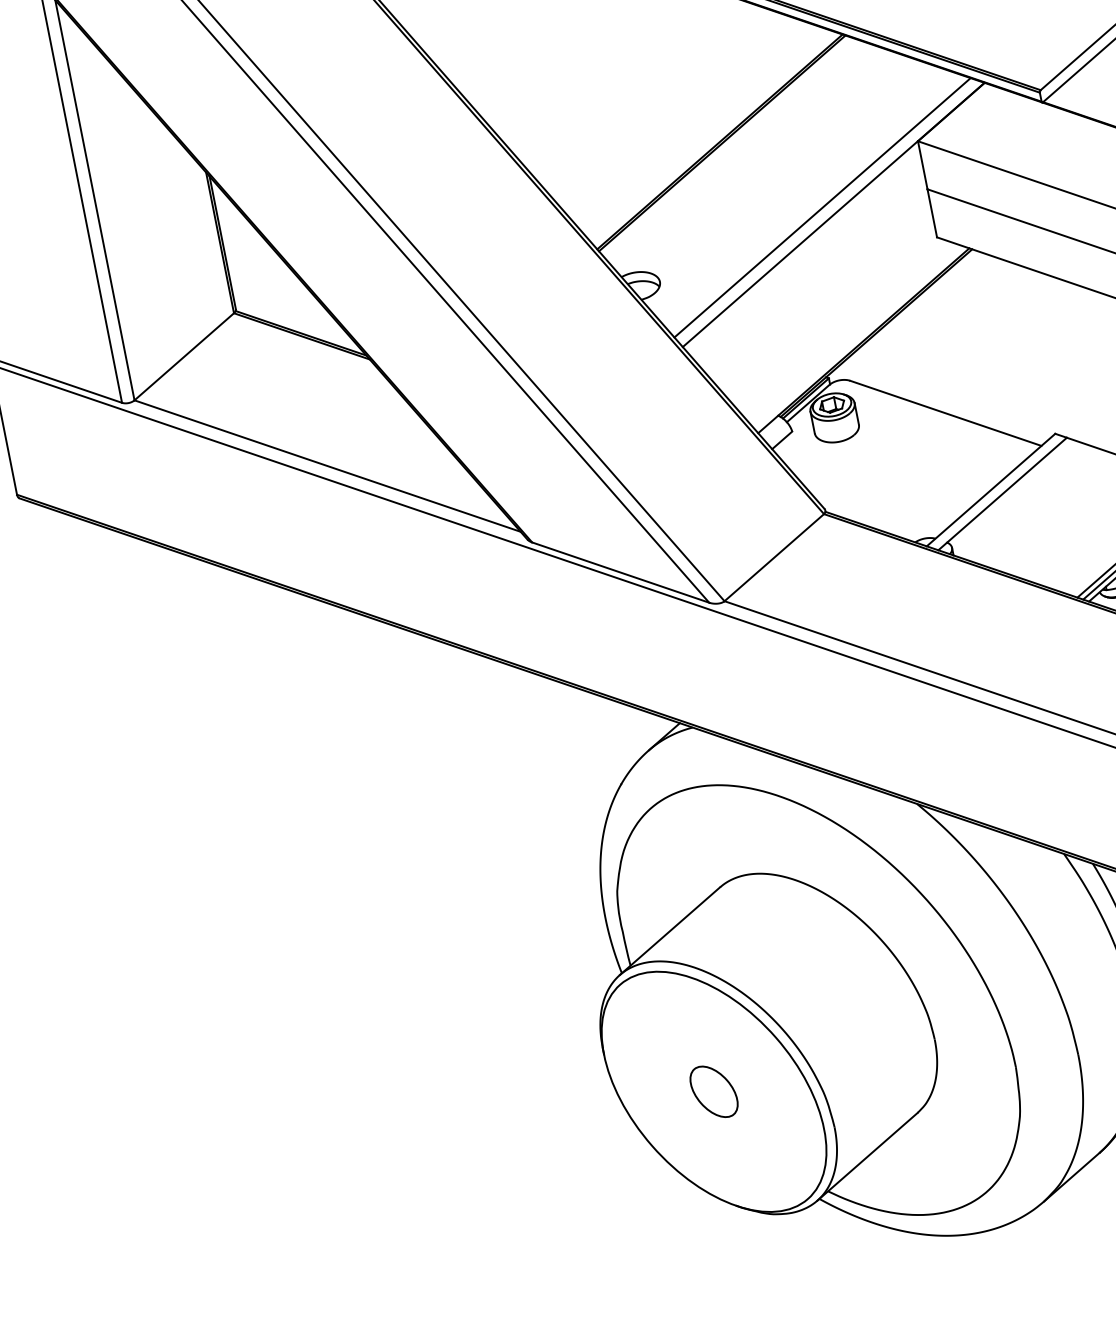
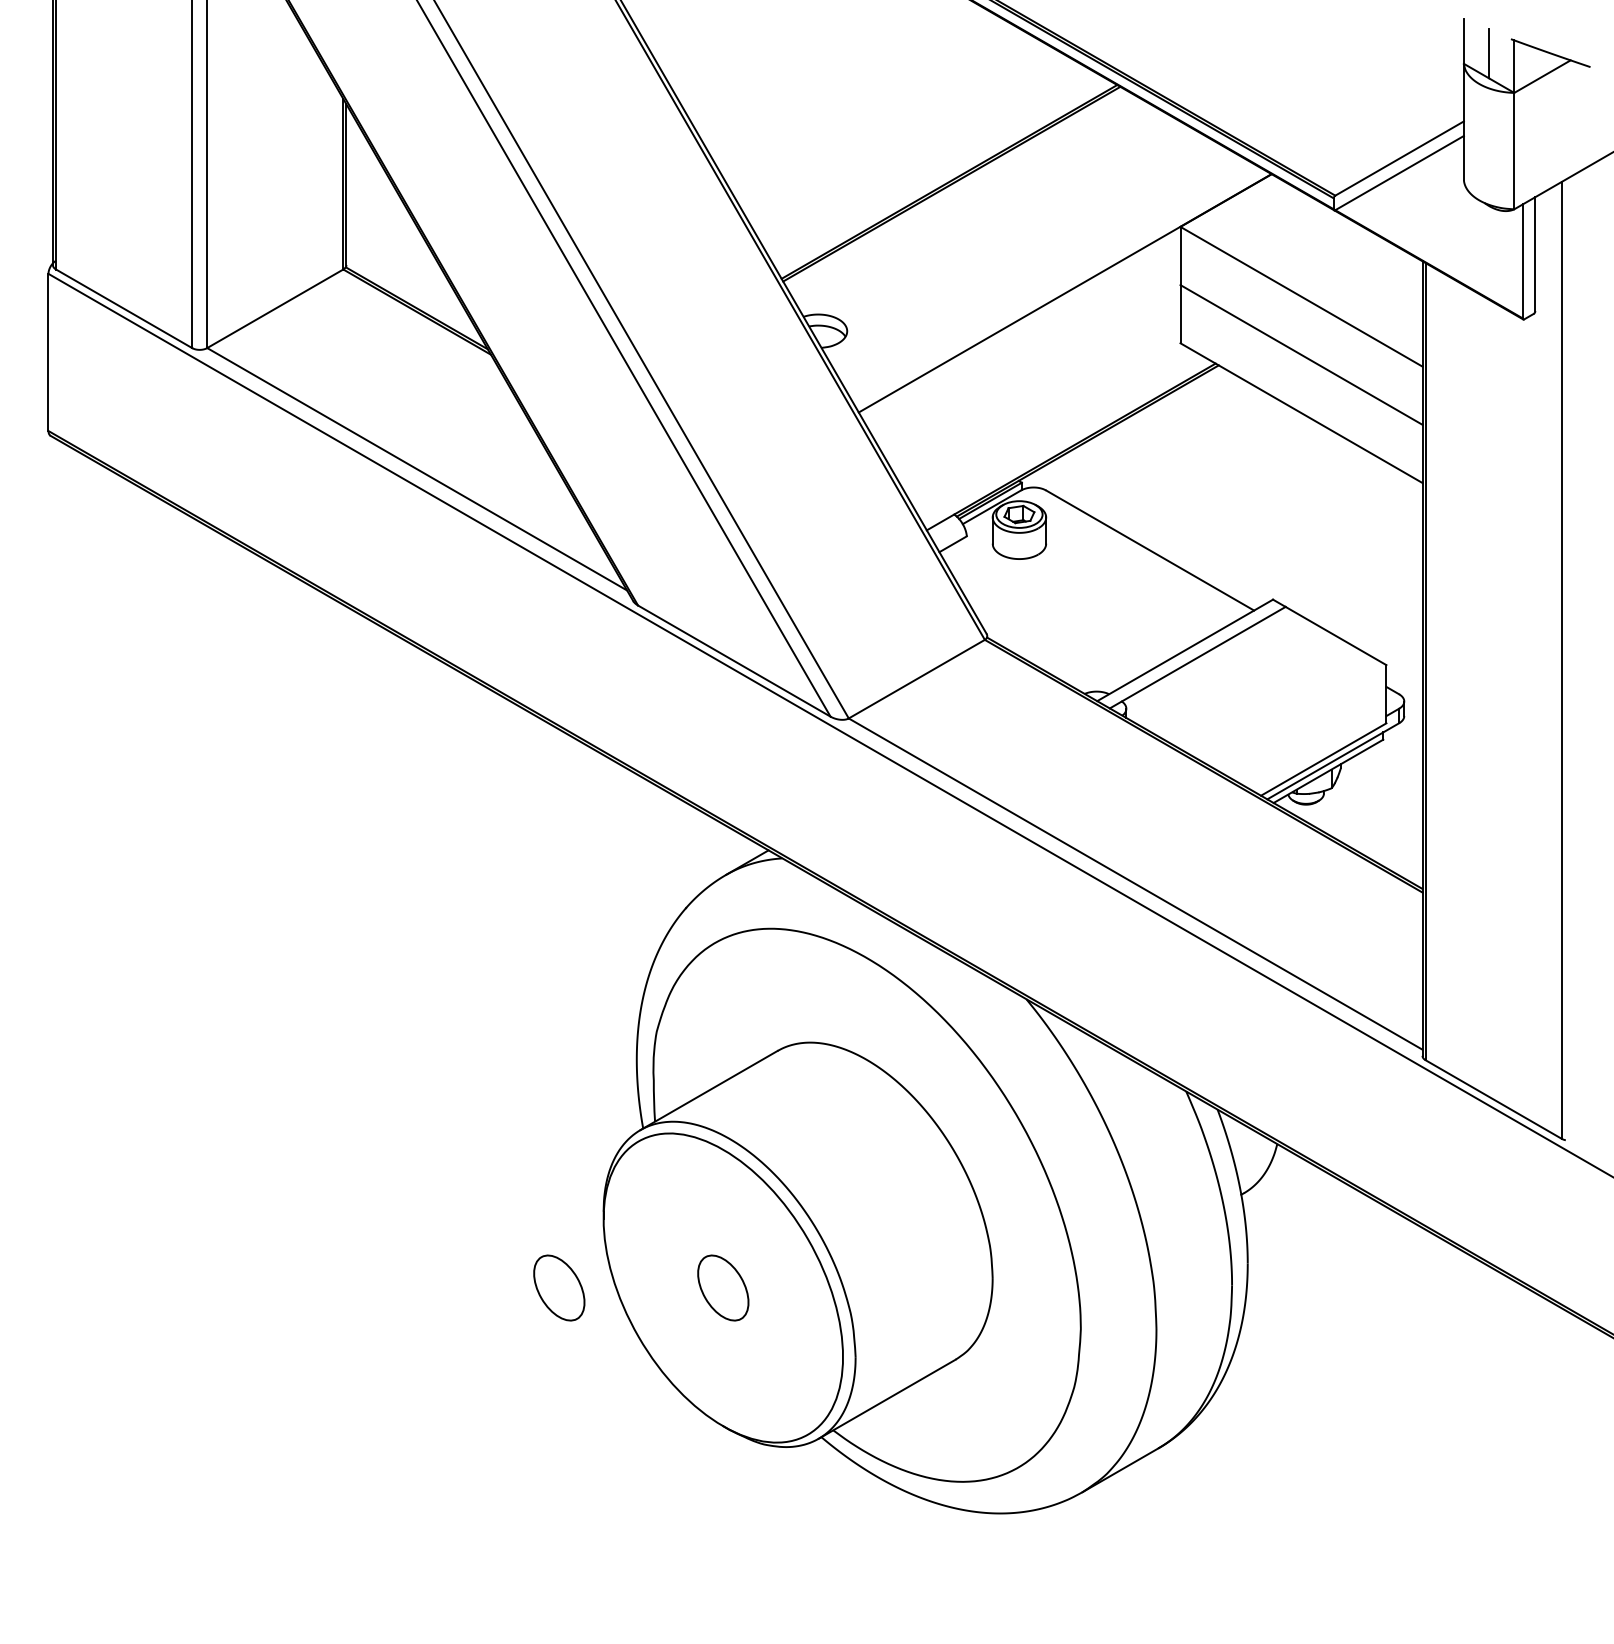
line: (822, 207) -> (1053, 282), removed
part: (578, 1118) -> (559, 1287), added

